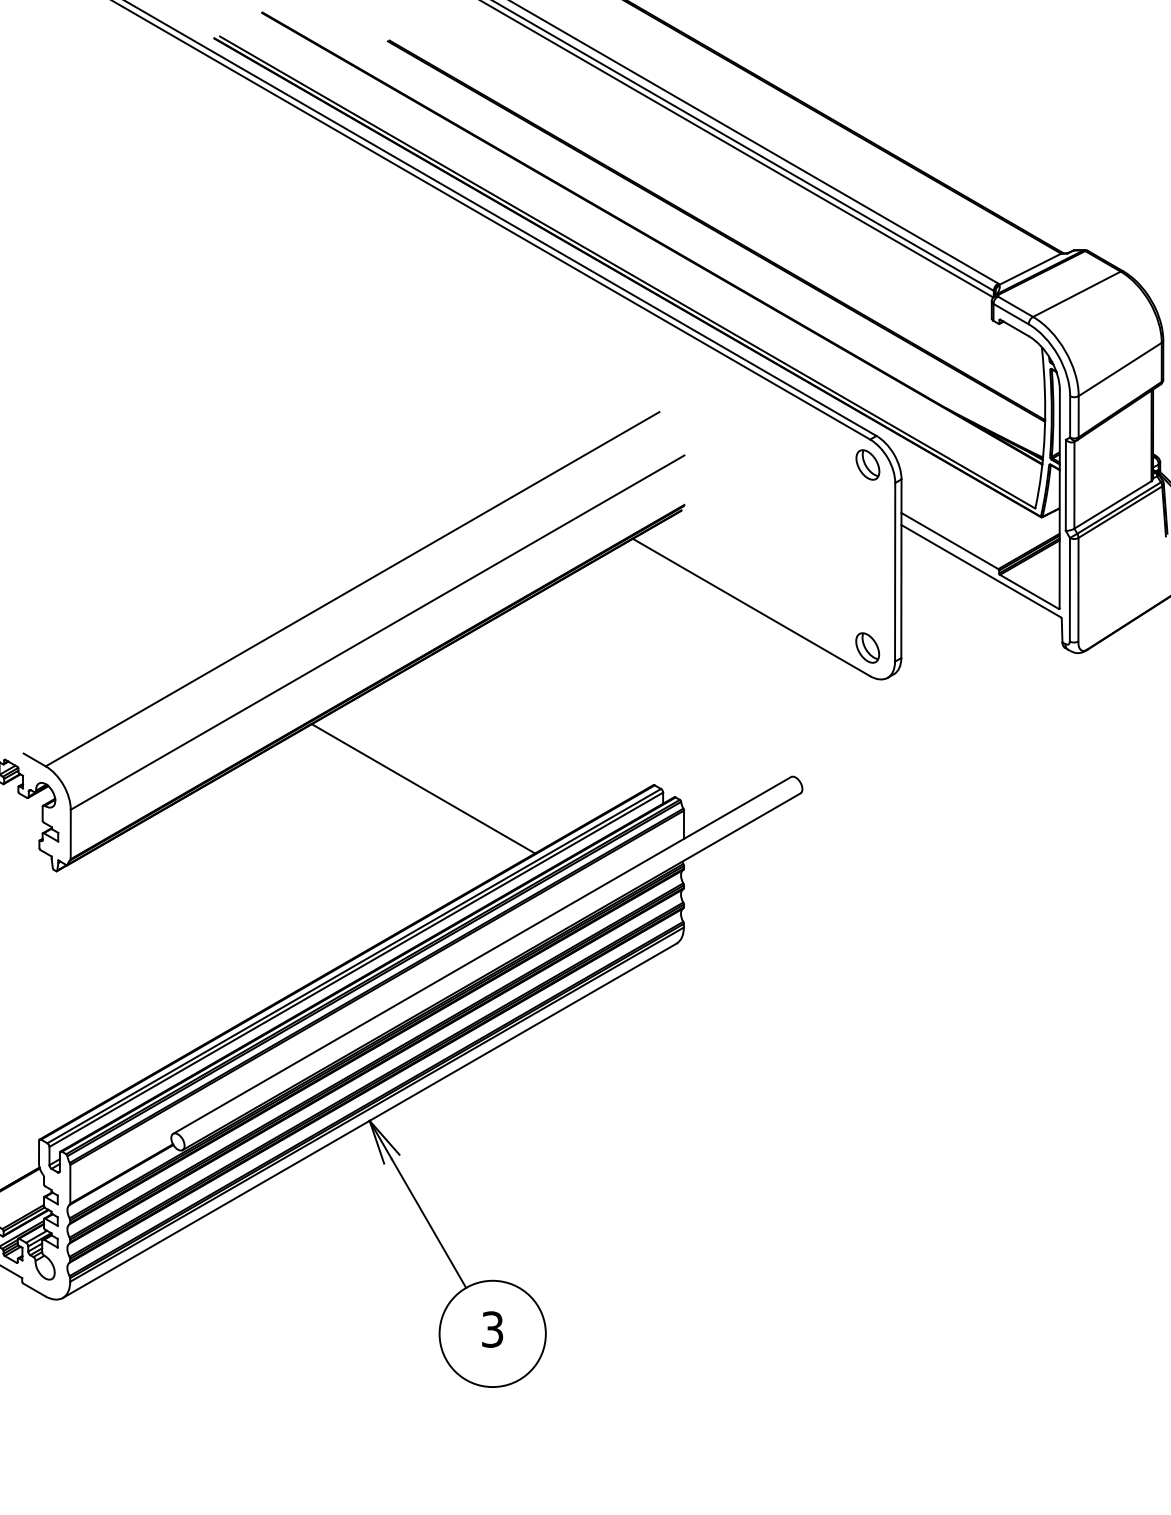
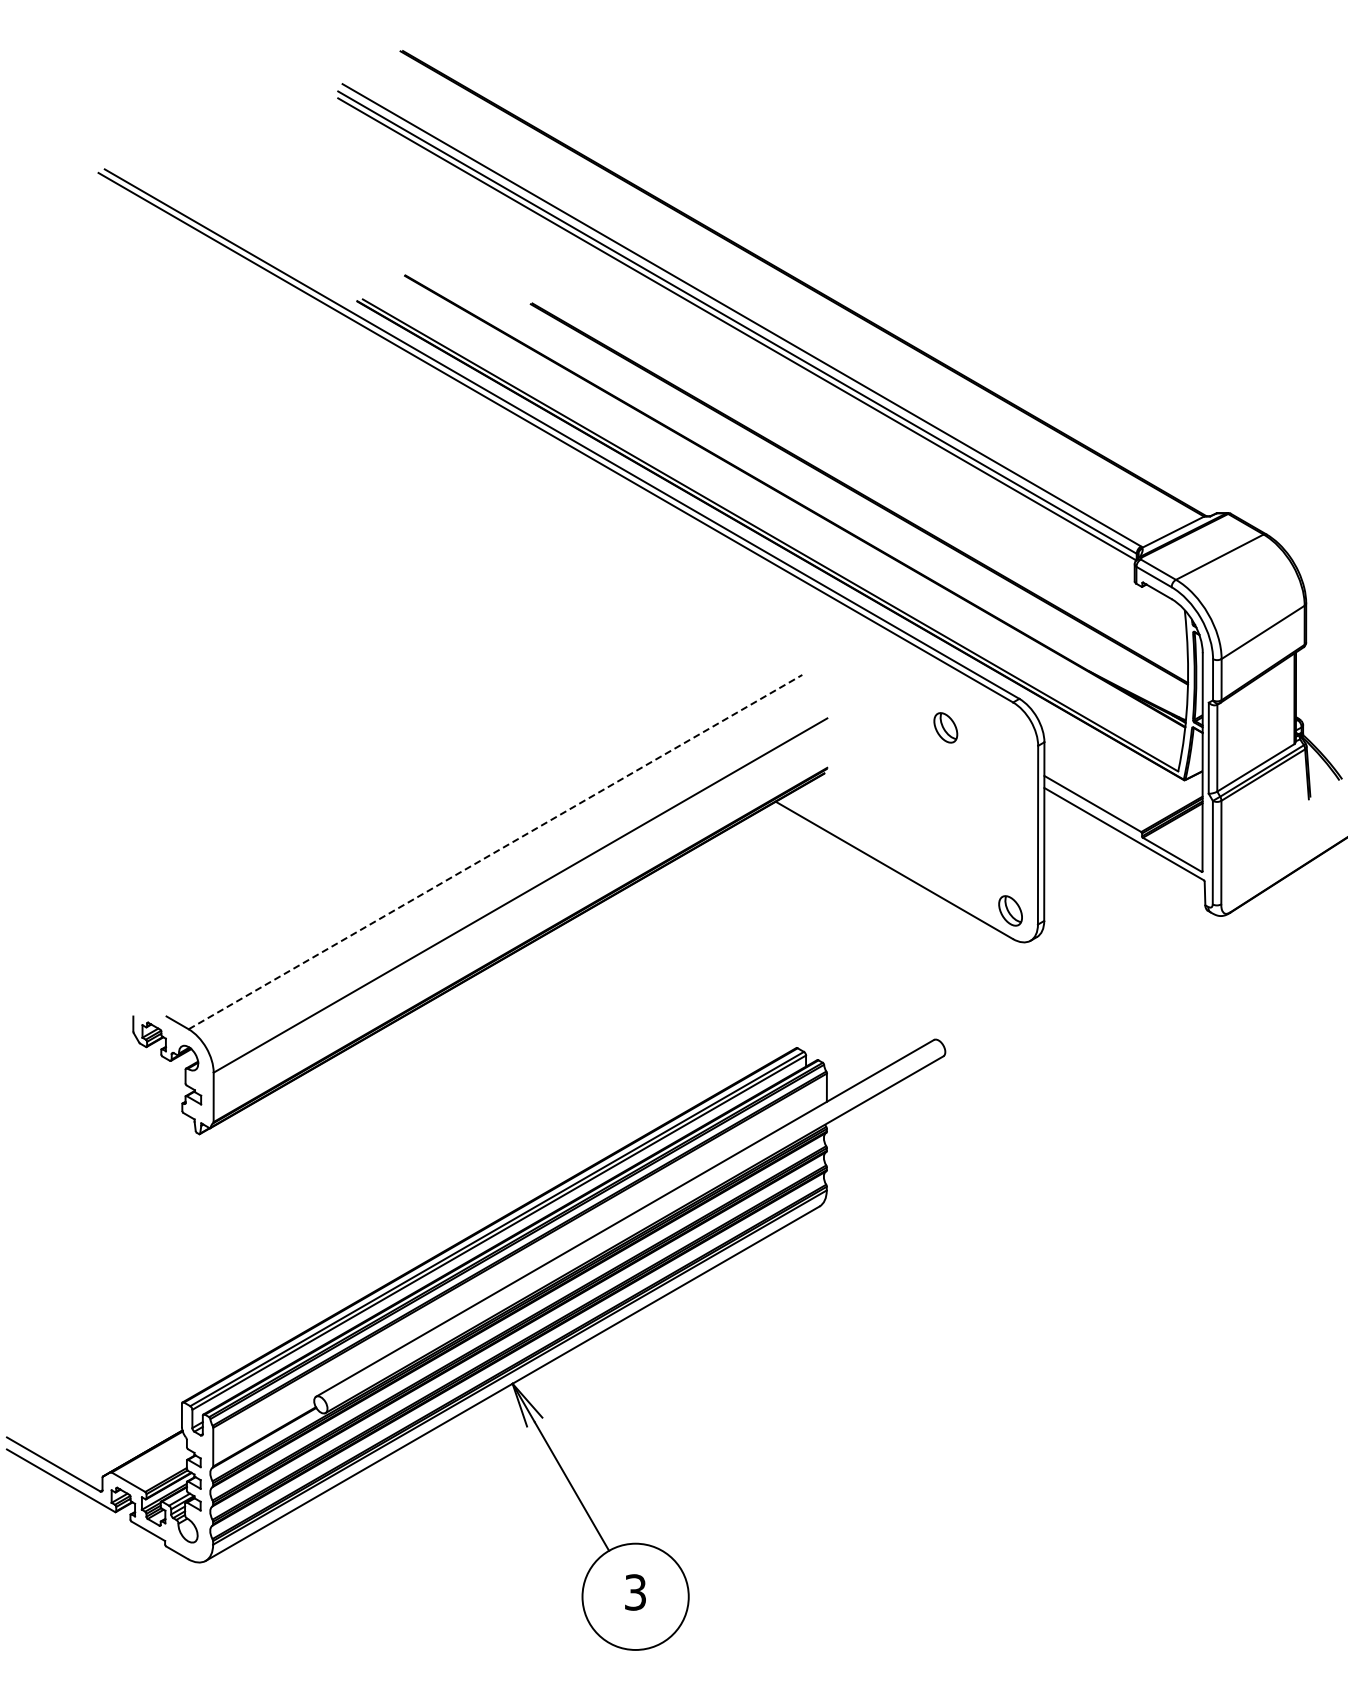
part: (867, 464) -> (945, 727), moved
line: (352, 588) -> (495, 851), solid -> dashed
line: (423, 788) -> (566, 1051), removed

